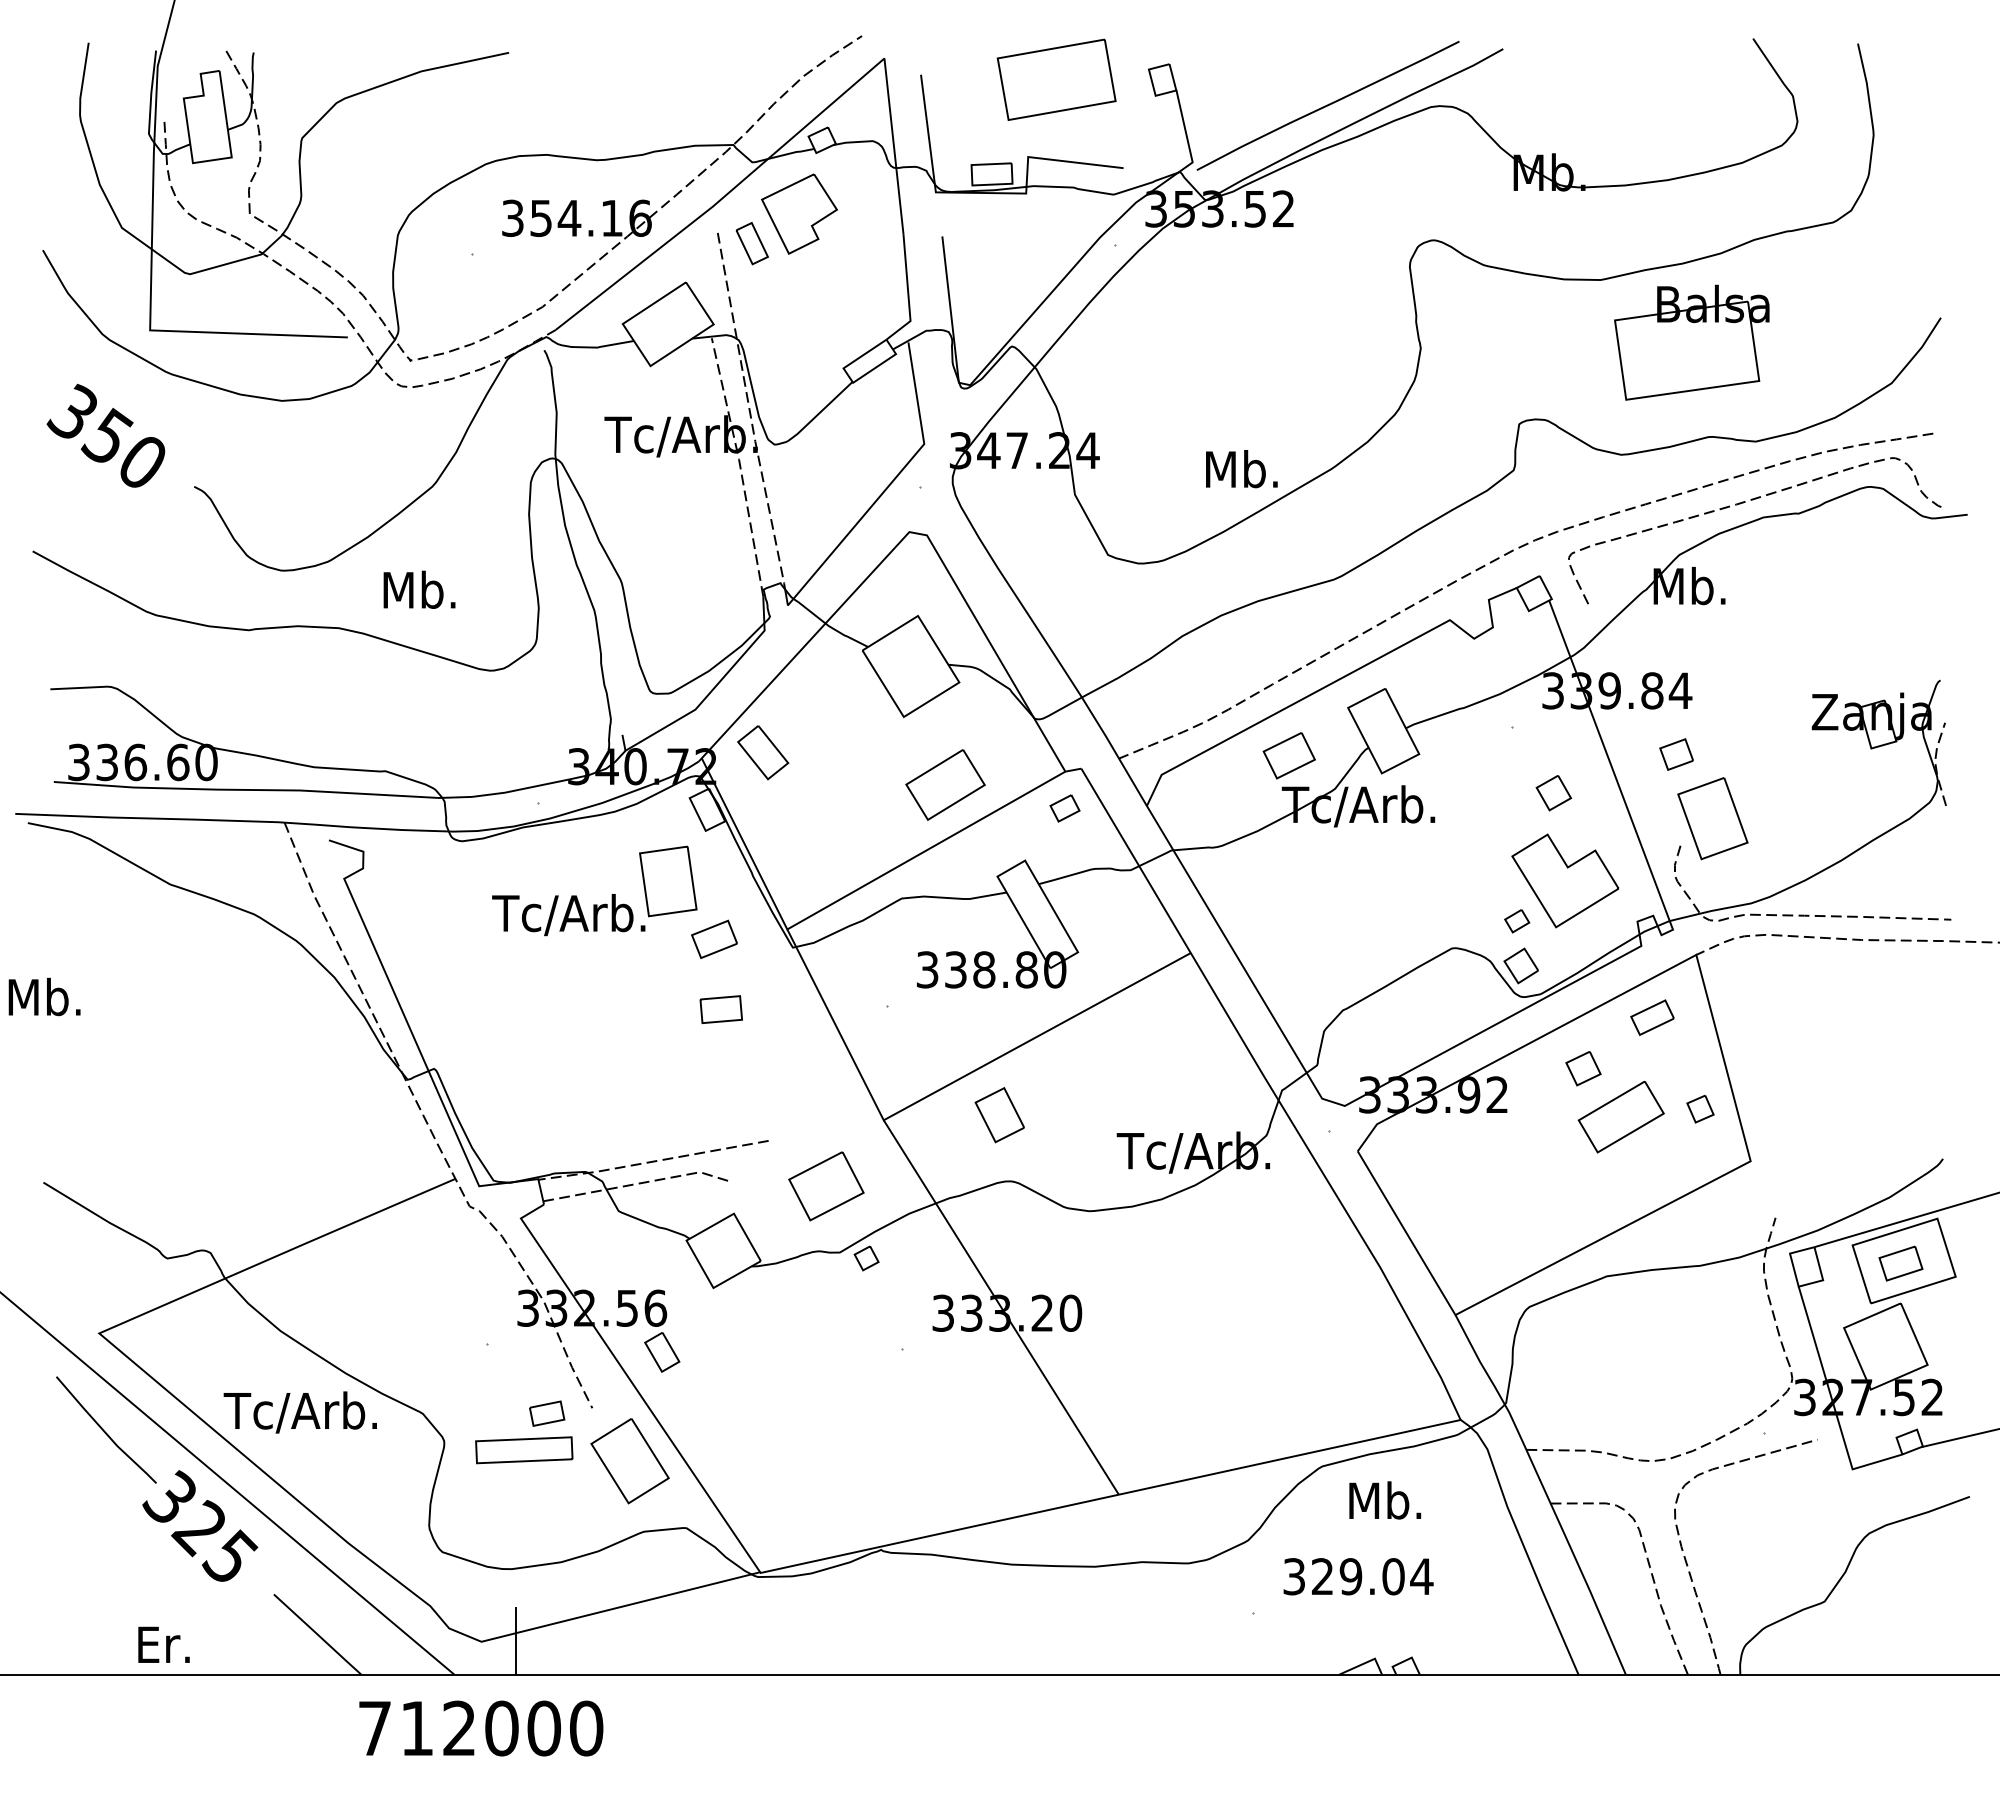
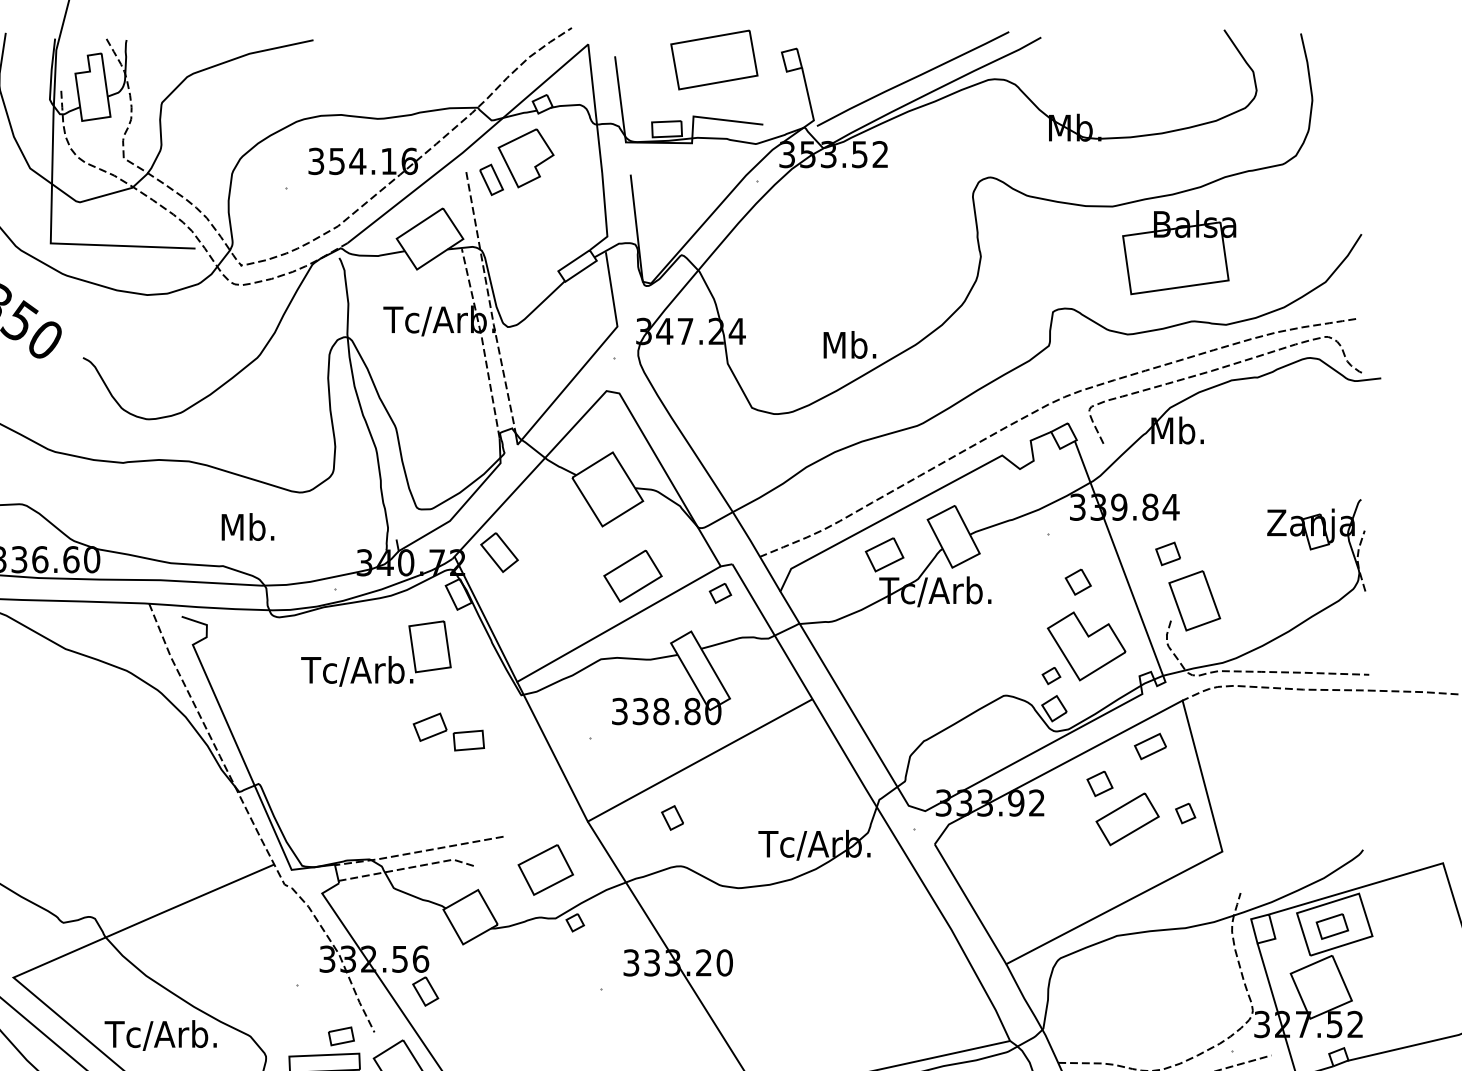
text: (419, 589) -> (247, 526), moved
part: (714, 939) -> (430, 727), moved
part: (999, 1115) -> (672, 818), size x0.6

